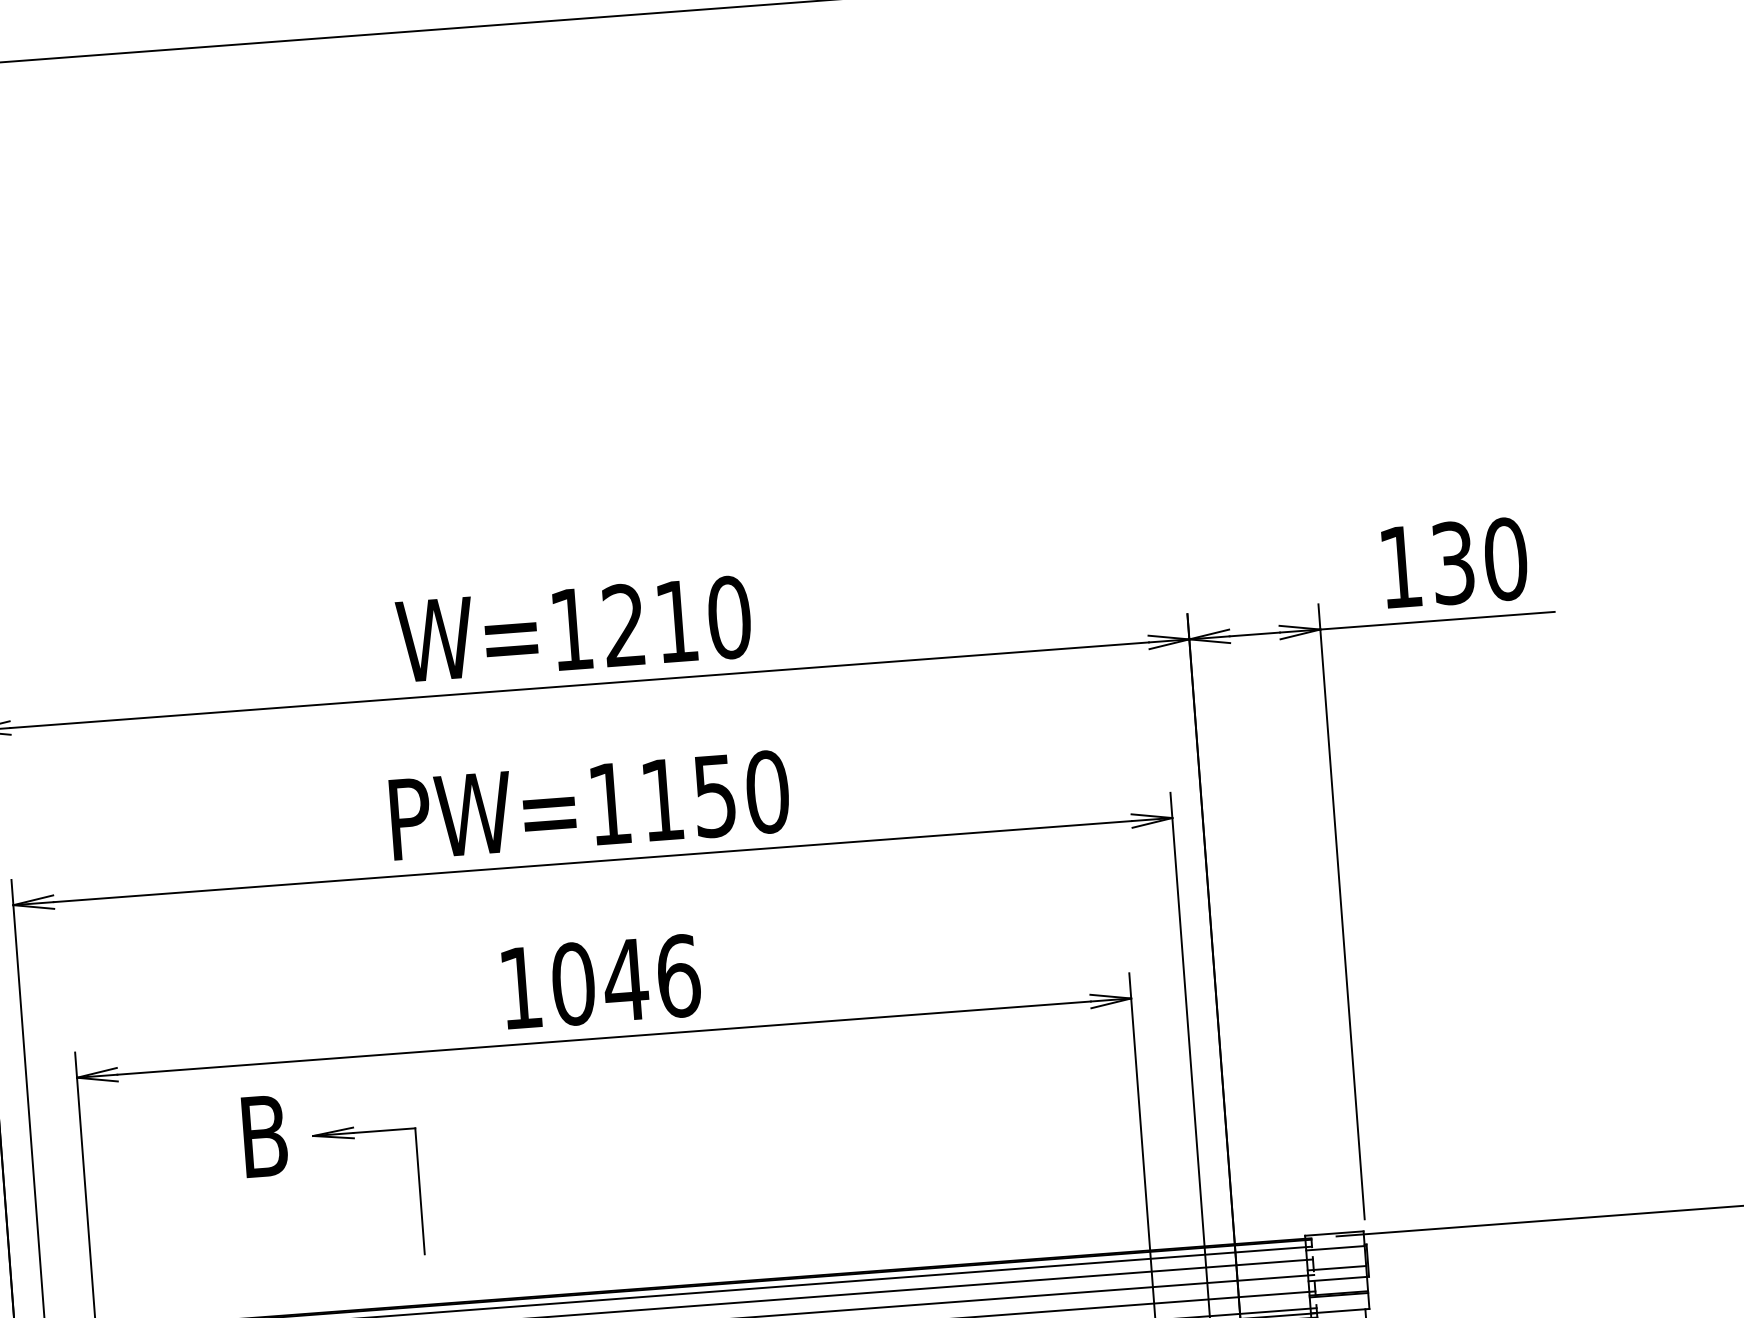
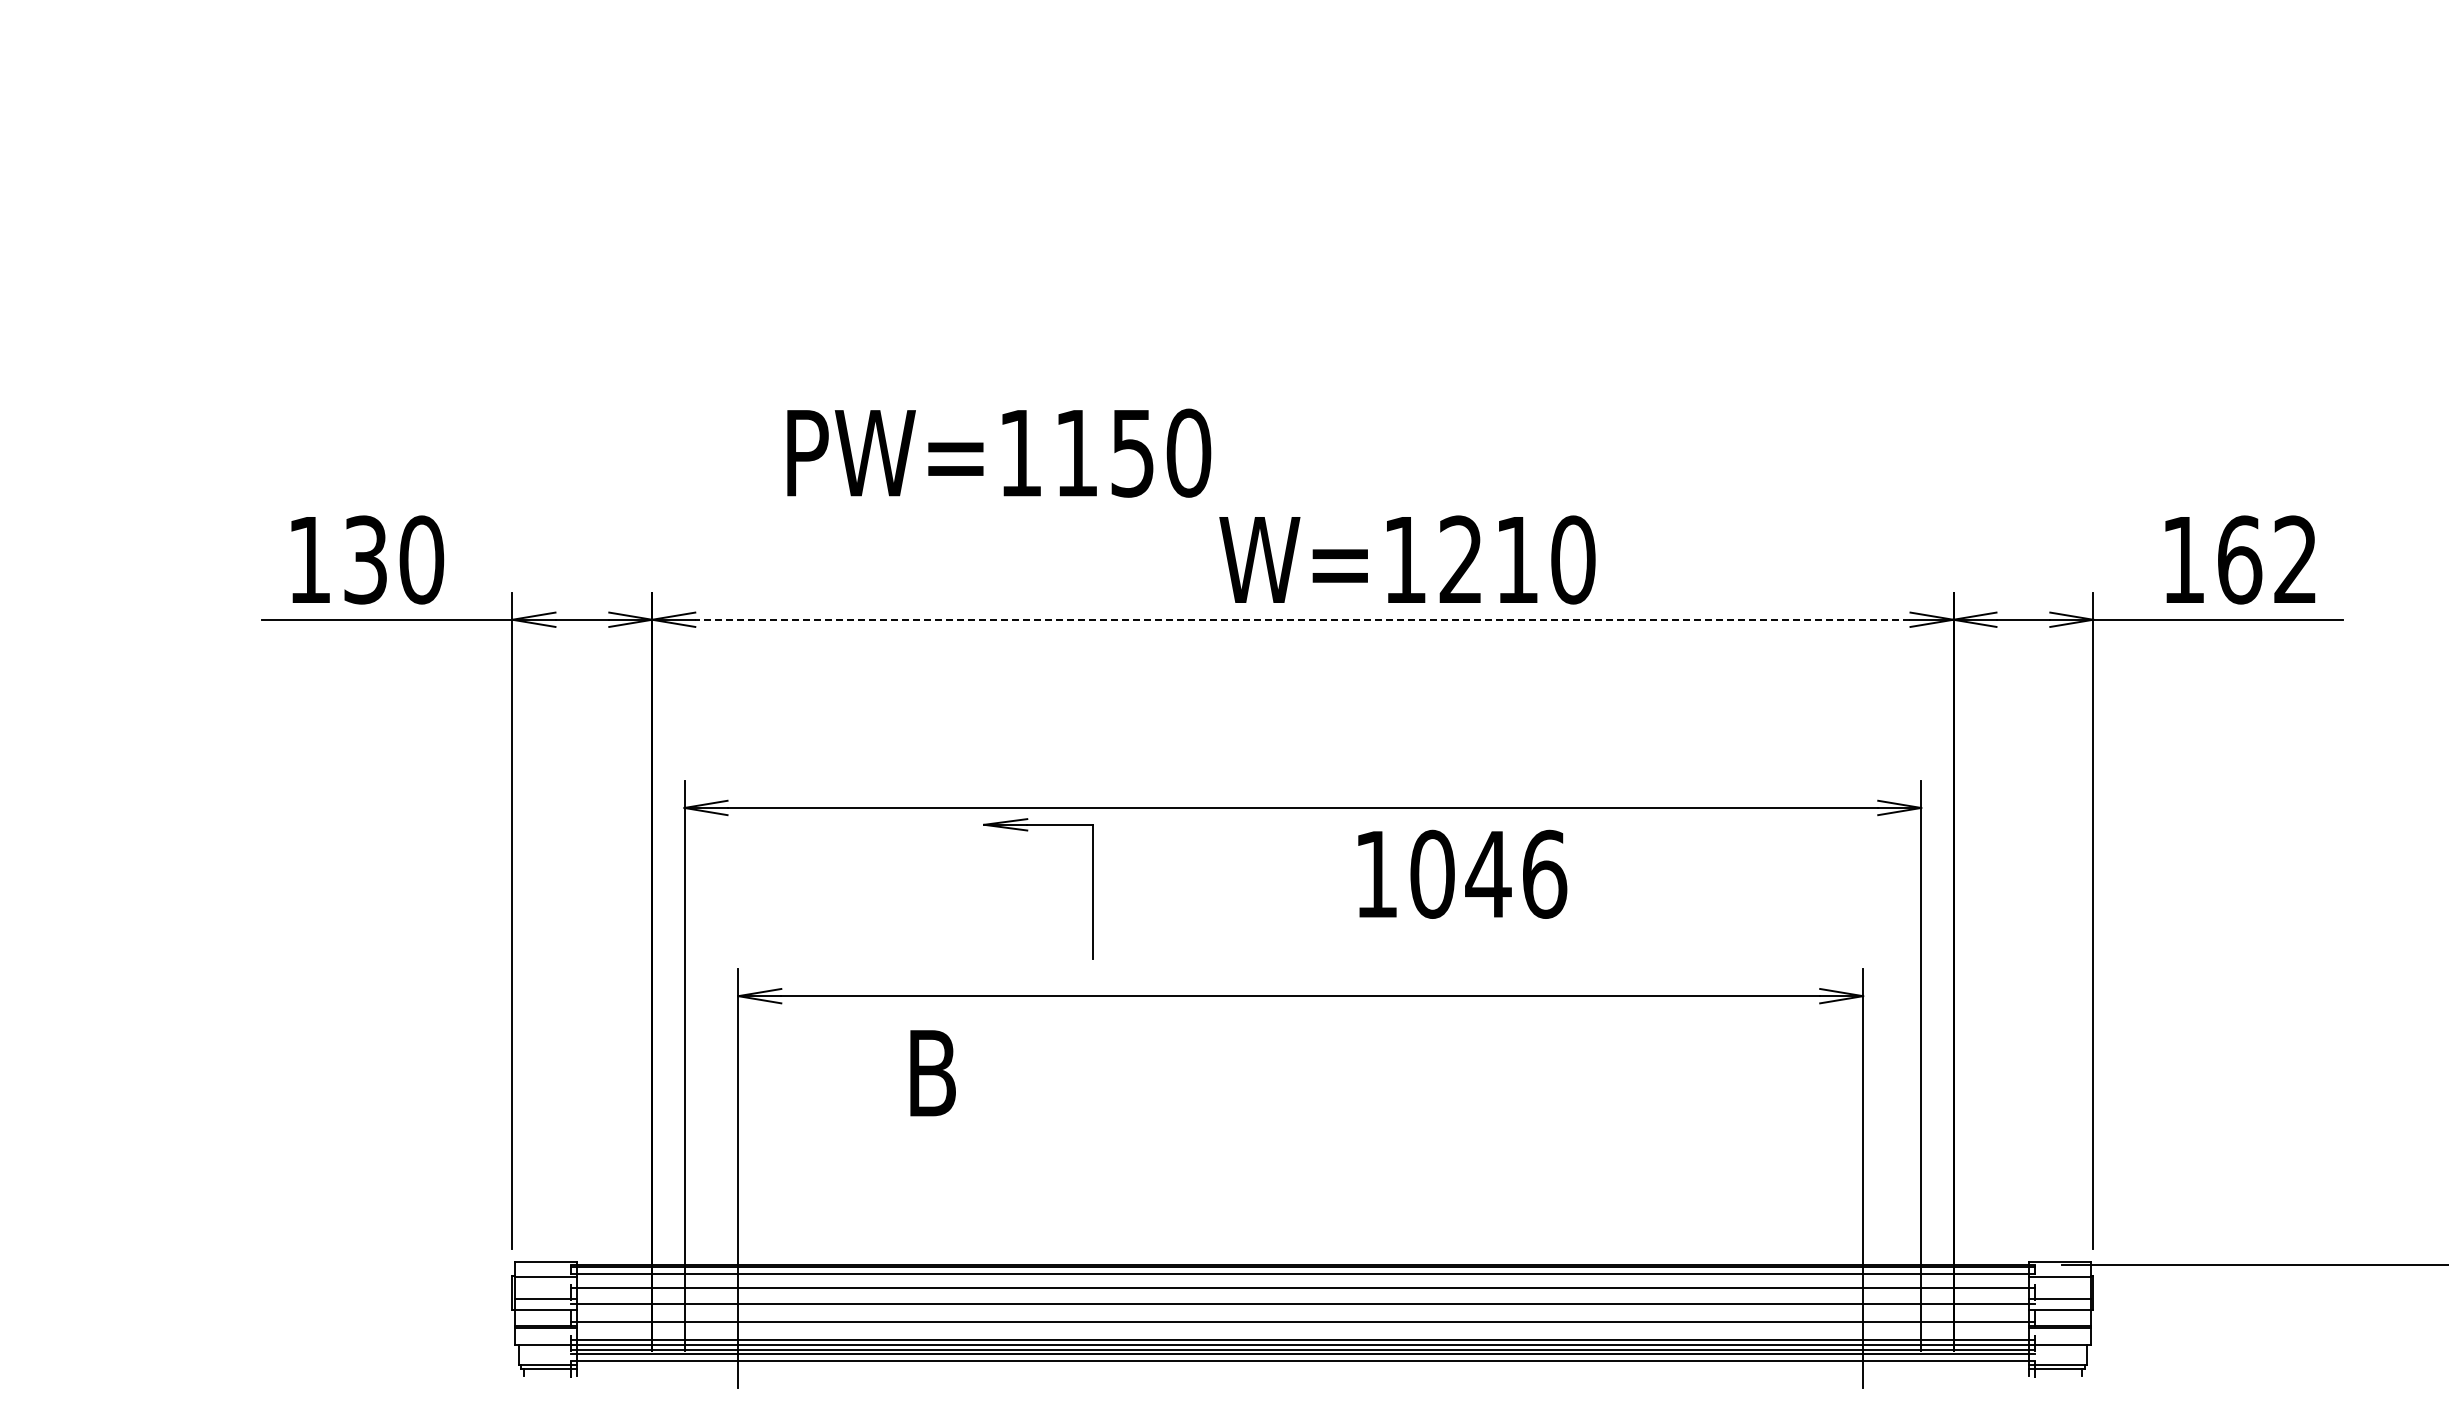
text: (1480, 560) -> (2268, 559), 130 -> 162
text: (574, 628) -> (1407, 559), moved
line: (579, 684) -> (1302, 619), solid -> dashed
text: (590, 804) -> (999, 452), moved
text: (601, 981) -> (1462, 873), moved
part: (419, 1188) -> (1092, 888), moved

